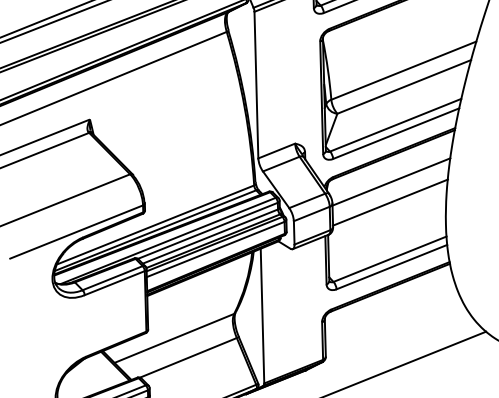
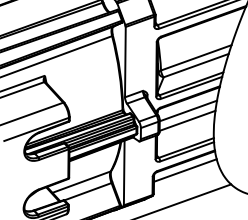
line: (389, 306) -> (185, 170), added

